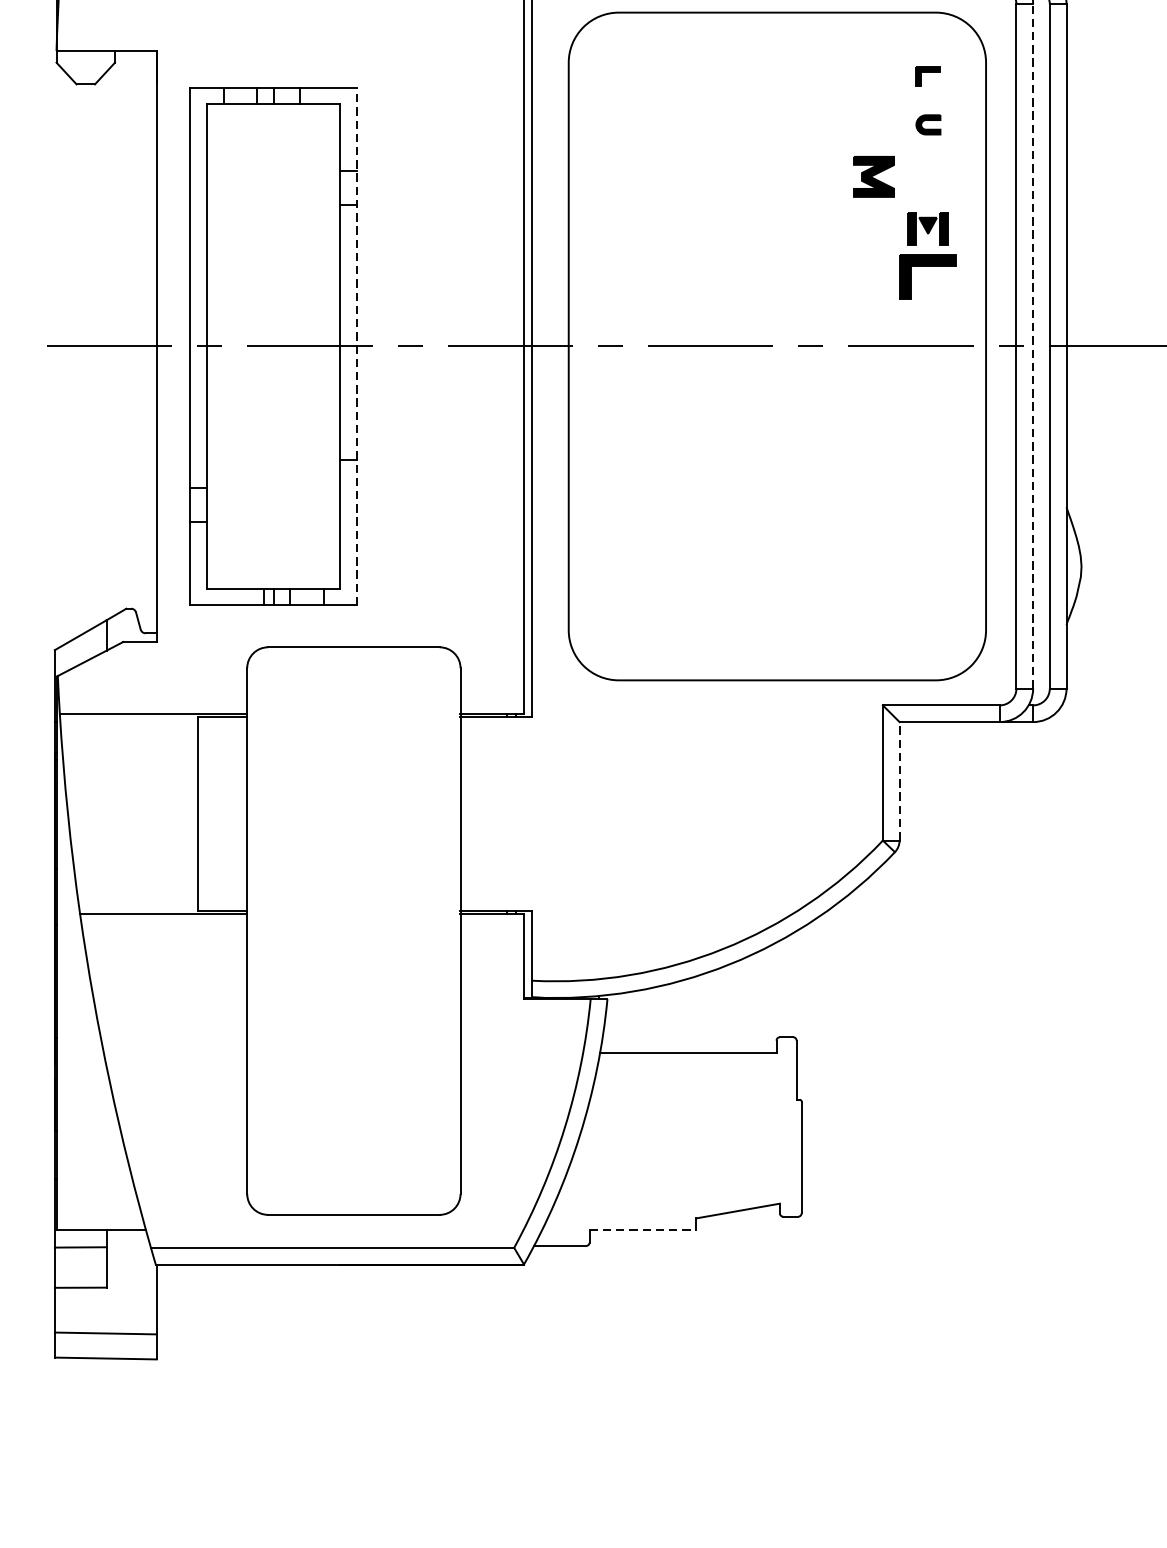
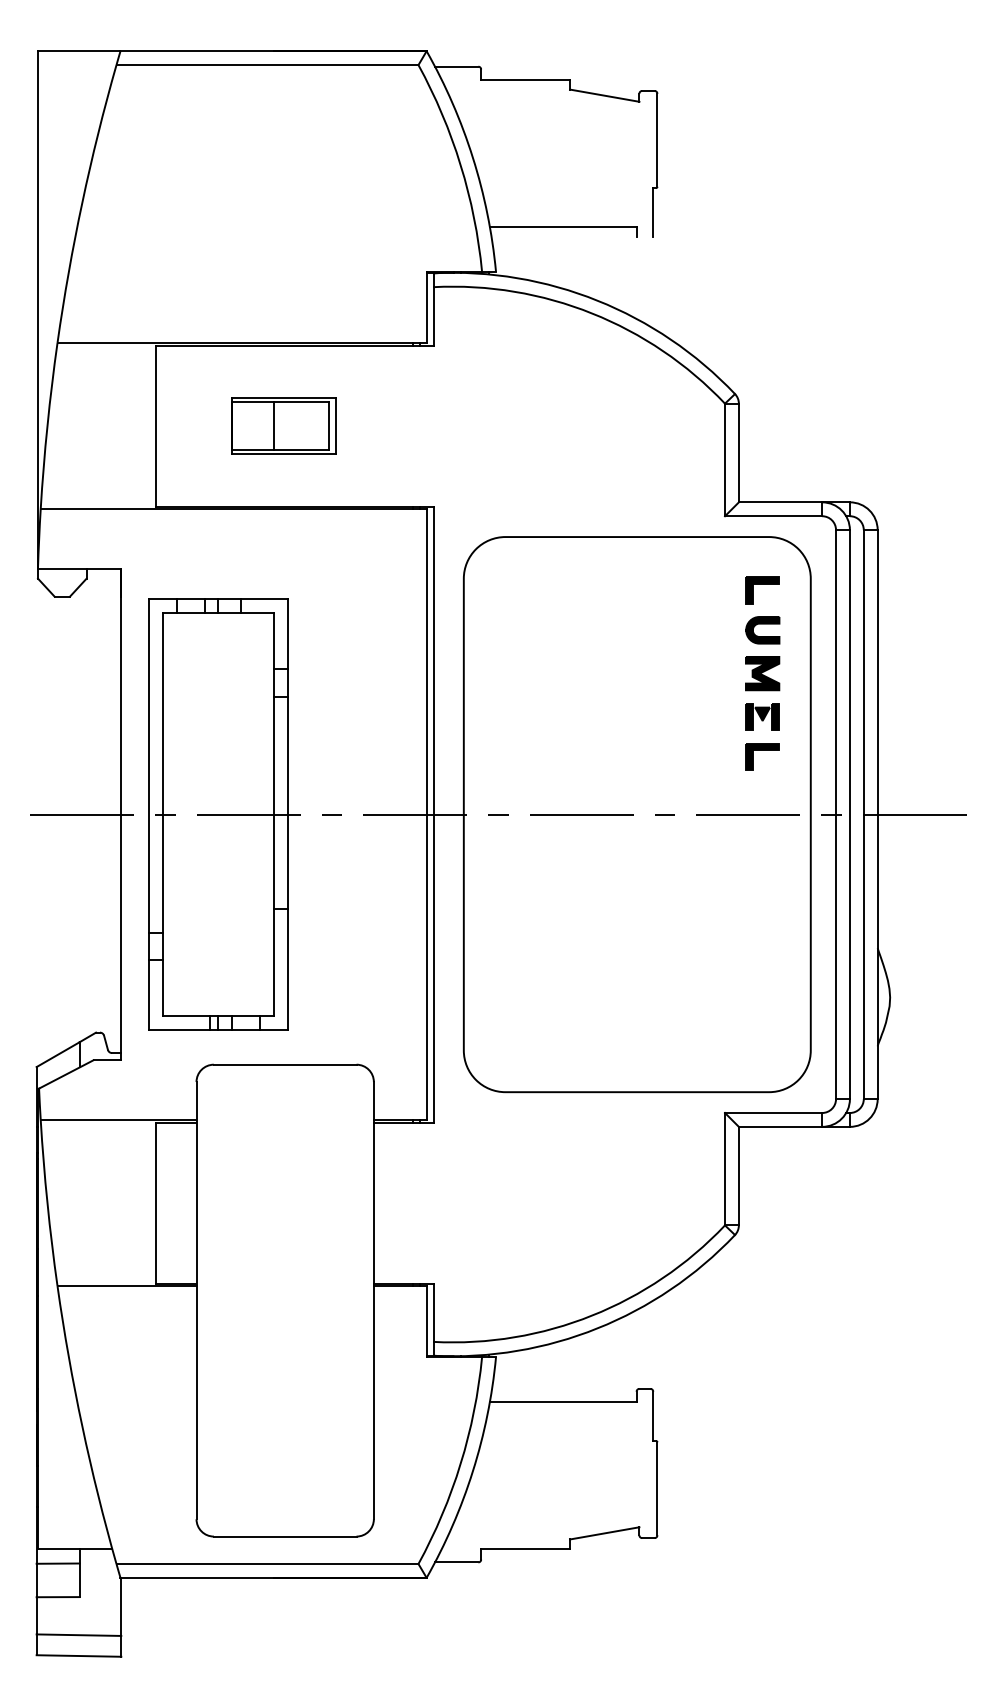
part: (927, 76) -> (762, 590), size x1.67
part: (927, 125) -> (762, 630), size x1.67
part: (873, 176) -> (762, 673), moved
part: (927, 276) -> (762, 756), size x0.71
line: (356, 346) -> (287, 814), dashed -> solid
line: (1032, 346) -> (849, 814), dashed -> solid
line: (899, 780) -> (738, 1175), dashed -> solid
line: (644, 1230) -> (526, 1549), dashed -> solid

